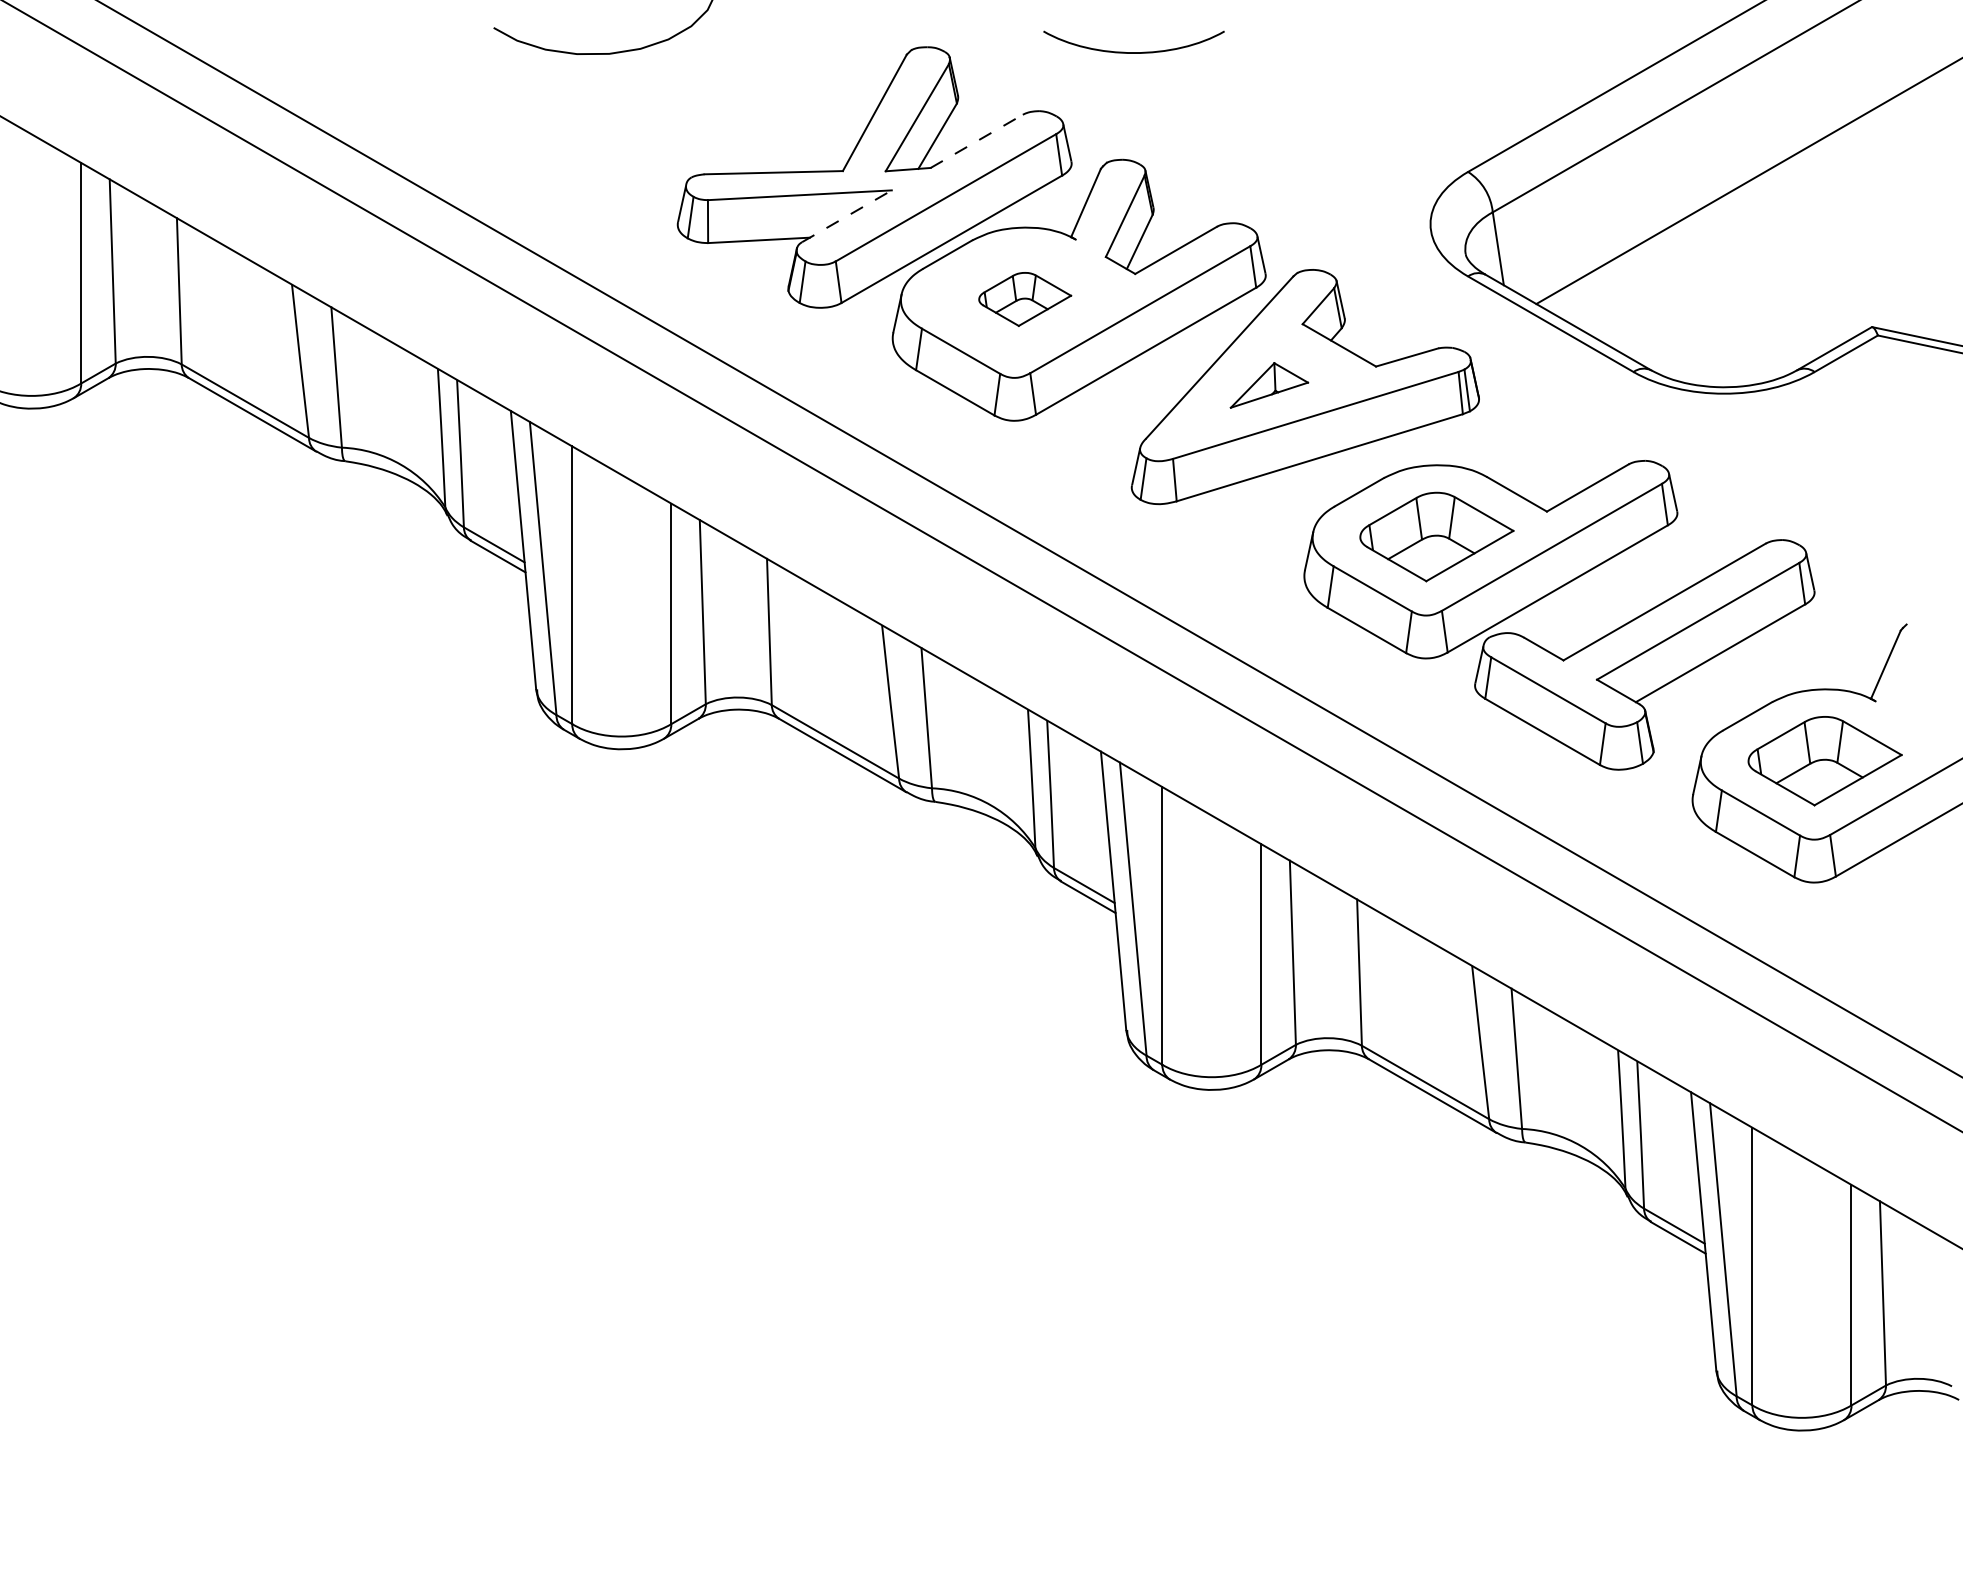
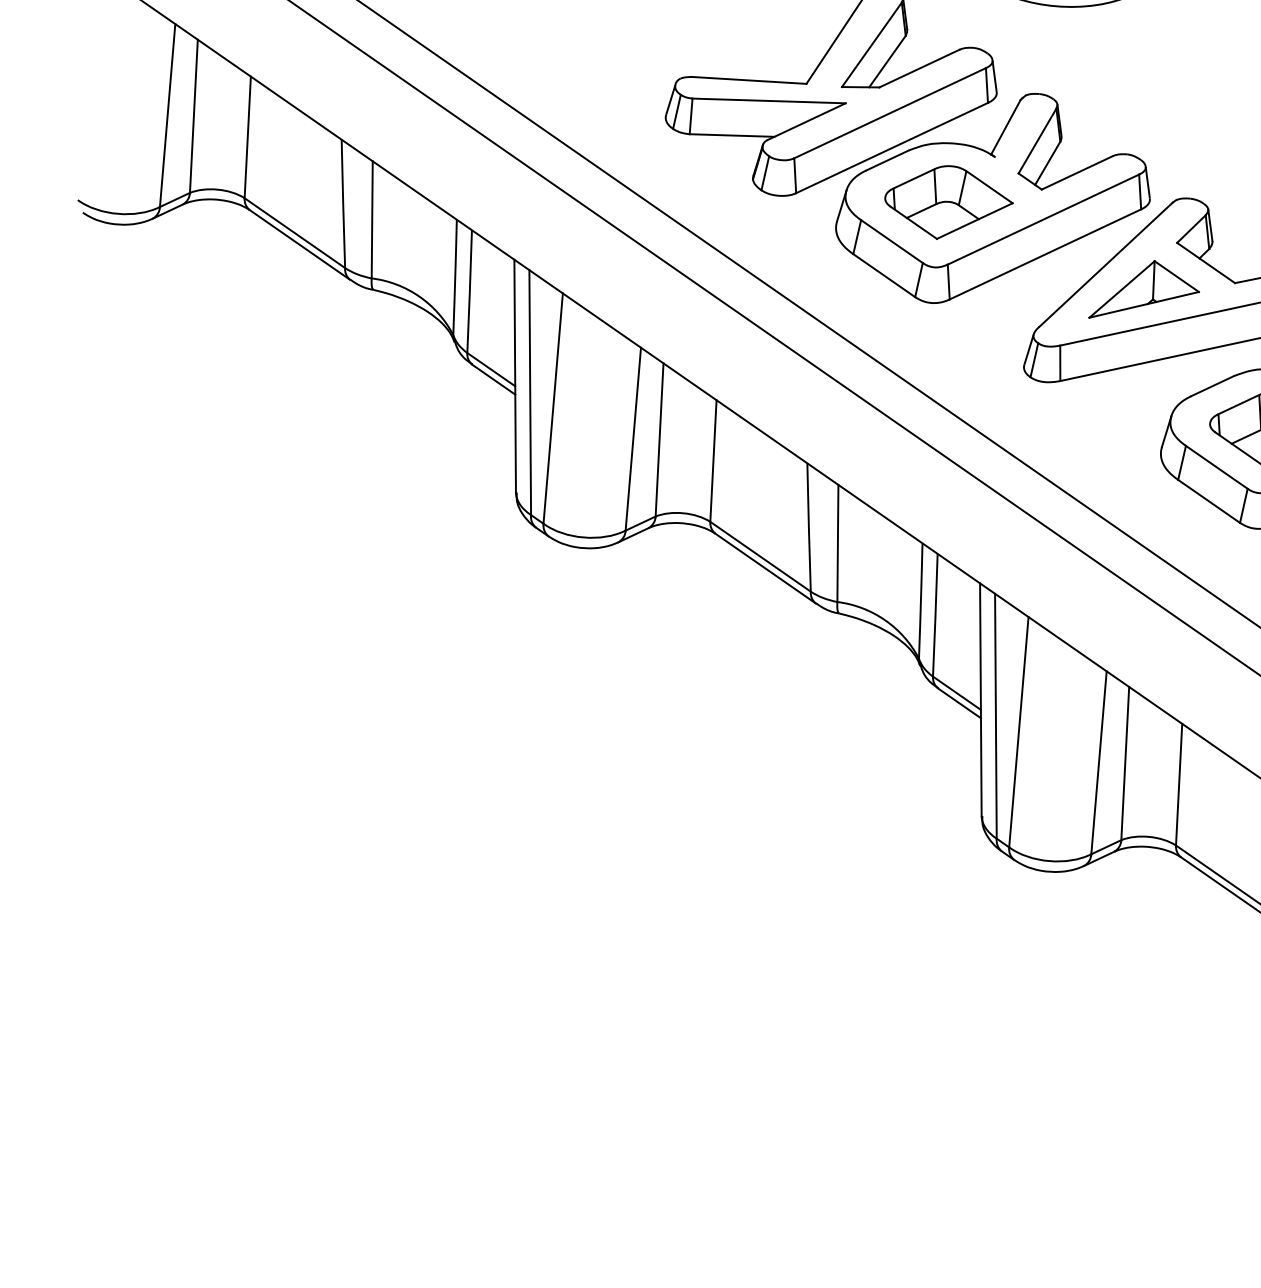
line: (977, 141) -> (920, 68), dashed -> solid
line: (847, 216) -> (807, 121), dashed -> solid
part: (1024, 299) -> (948, 203), size x1.67
part: (1269, 385) -> (1145, 291), size x1.67

